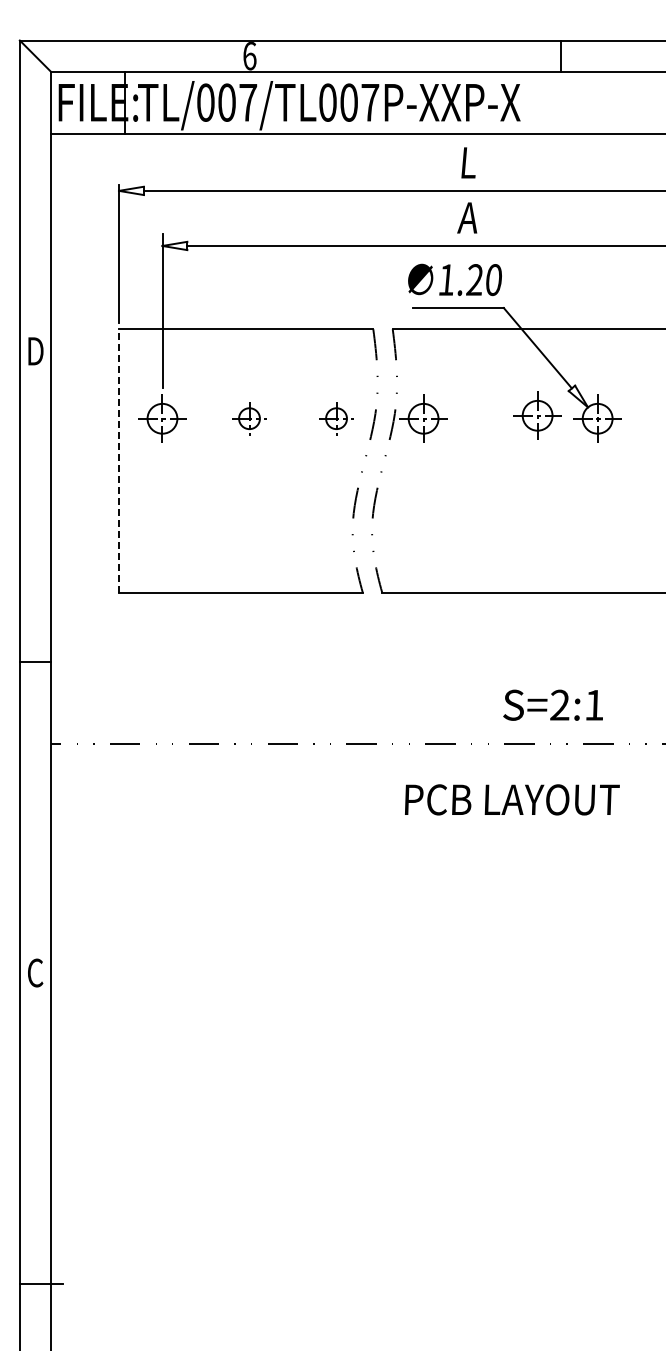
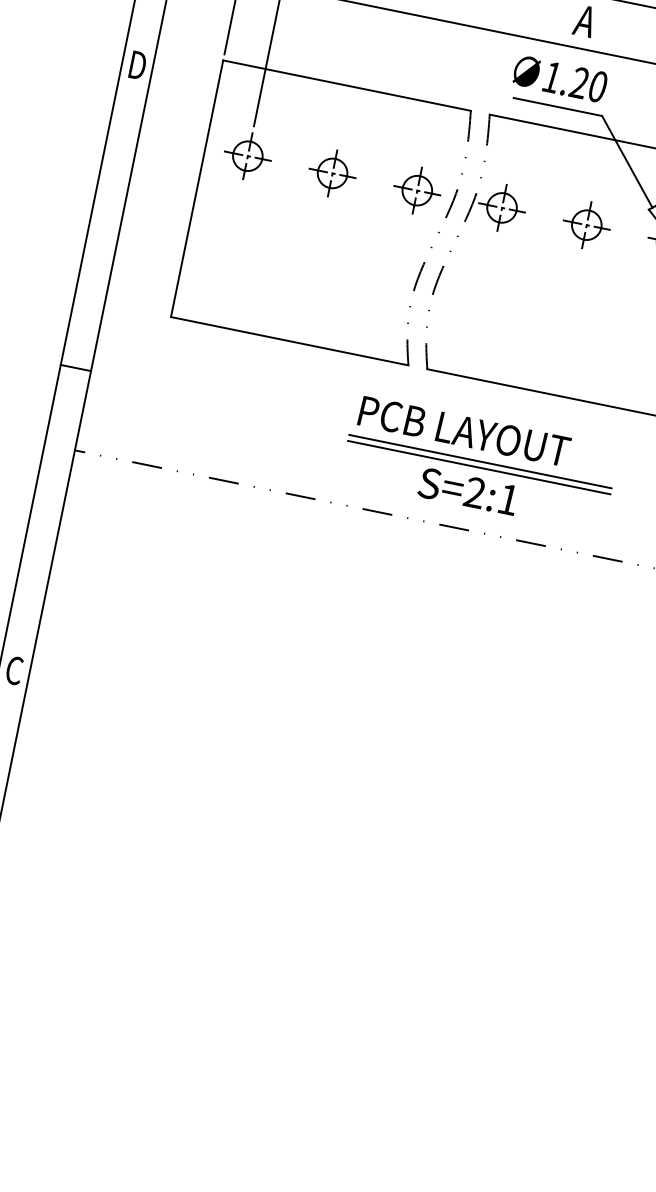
part: (537, 415) -> (586, 224), moved
part: (249, 418) -> (332, 173), size x1.43
part: (336, 418) -> (417, 190), size x1.43
line: (118, 461) -> (196, 189), dashed -> solid
line: (452, 673) -> (479, 461), added
line: (452, 679) -> (478, 467), added
text: (552, 704) -> (467, 490), moved
text: (512, 799) -> (464, 431), moved

